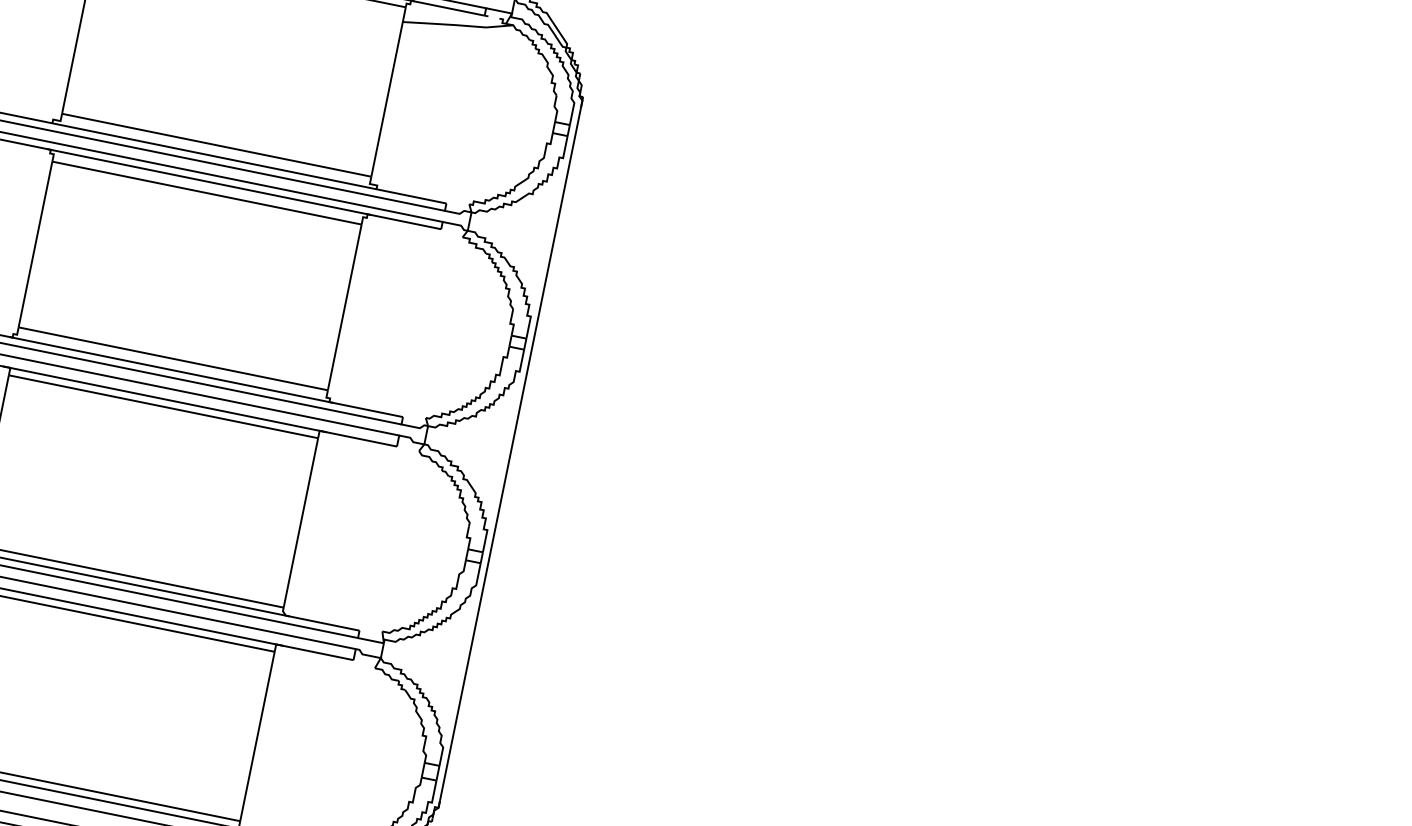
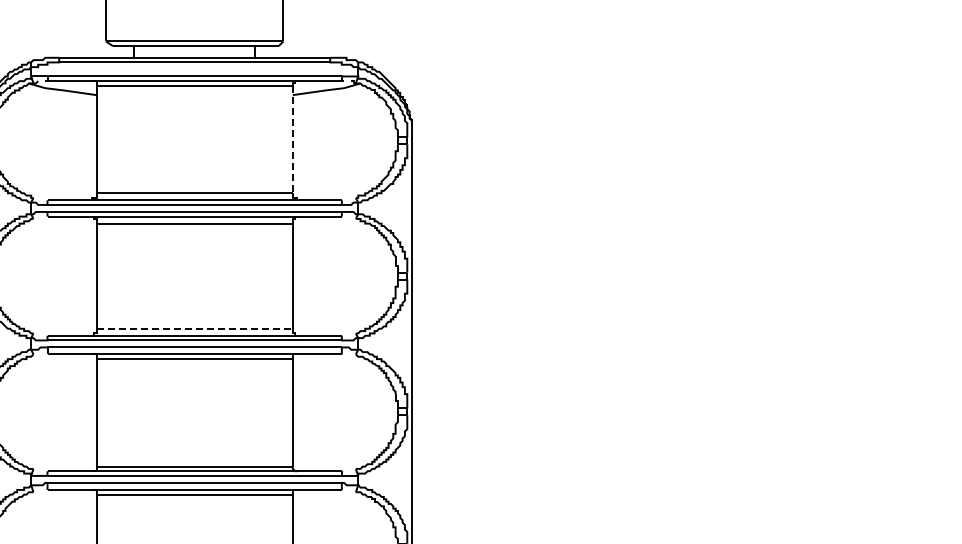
line: (388, 91) -> (292, 139), solid -> dashed
line: (173, 358) -> (194, 328), solid -> dashed

